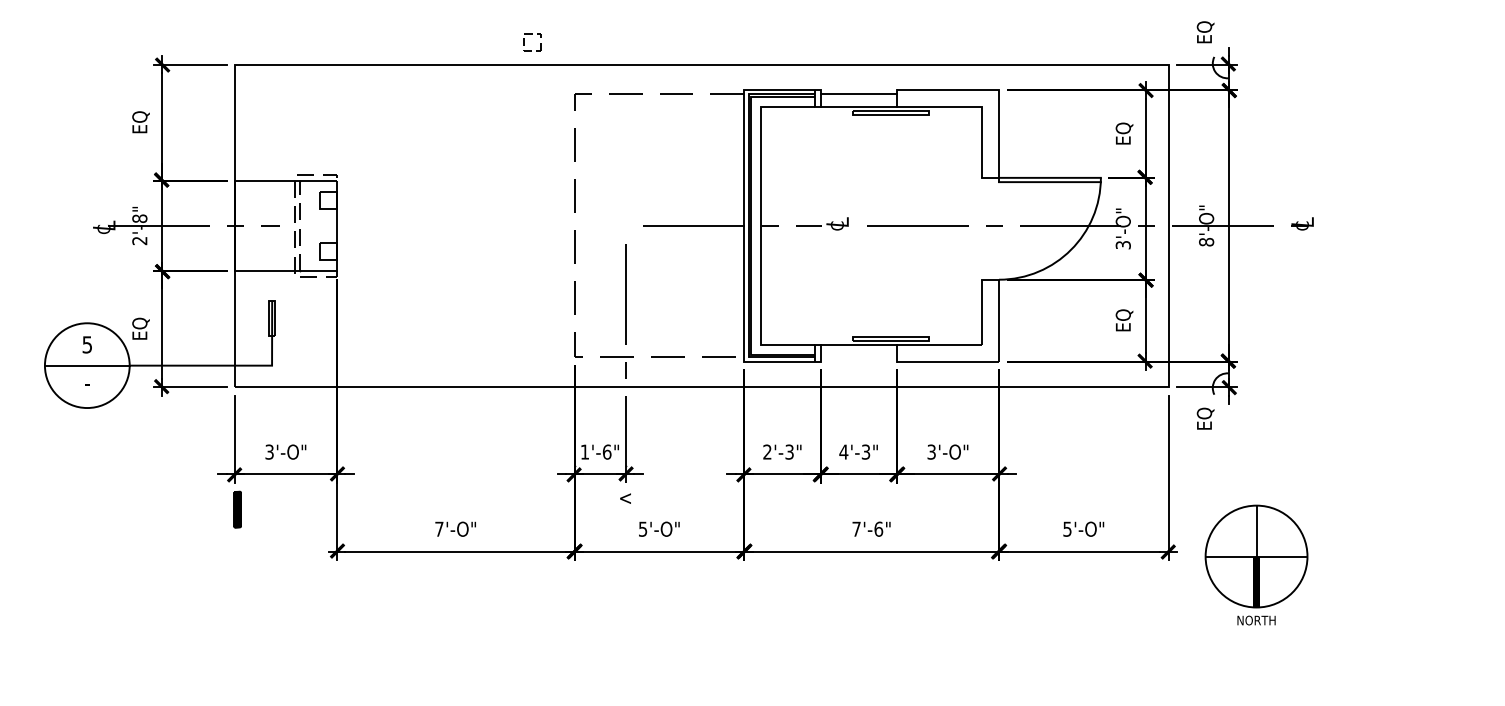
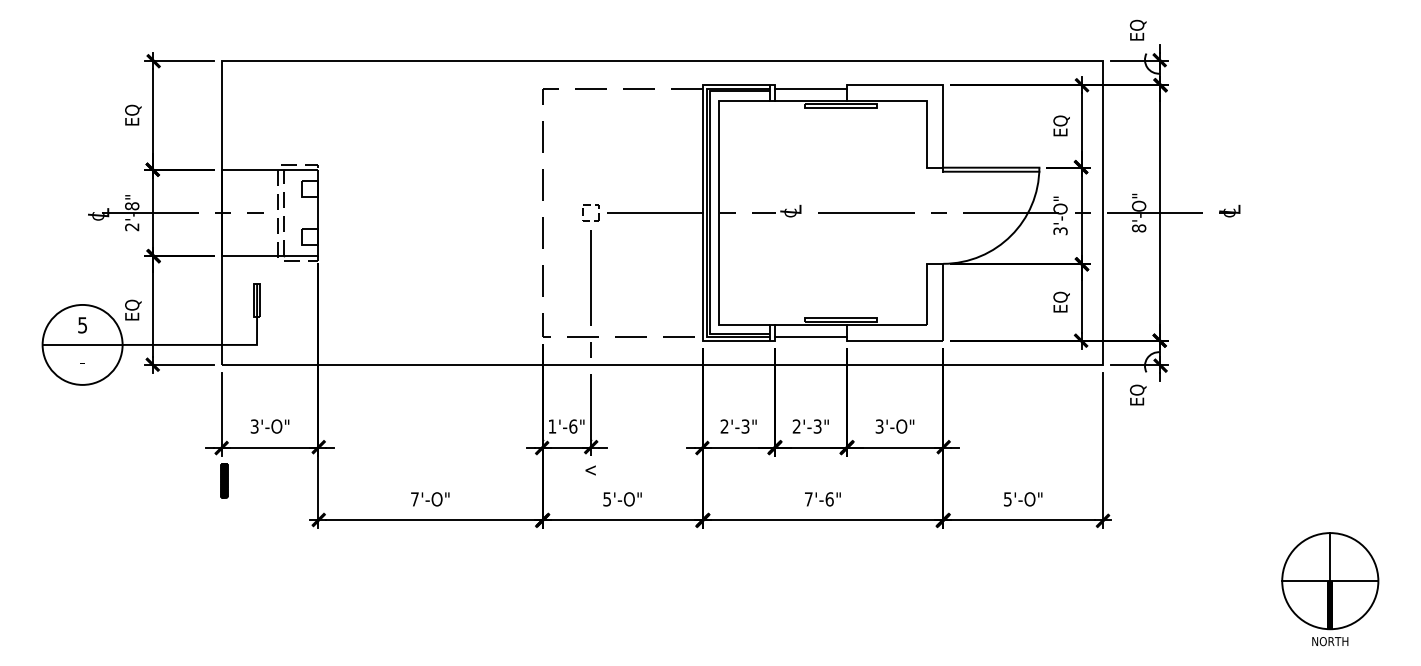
part: (532, 34) -> (590, 205), moved
line: (858, 357) -> (810, 337), added
text: (843, 452) -> (796, 426), 4'-3" -> 2'-3"
part: (1256, 565) -> (1330, 589), moved

